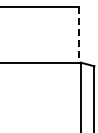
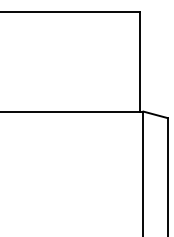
line: (78, 35) -> (139, 63), dashed -> solid

